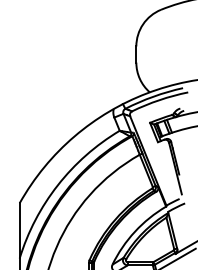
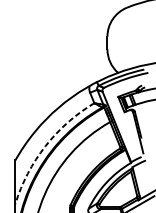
arc: (57, 185) -> (45, 146), solid -> dashed

